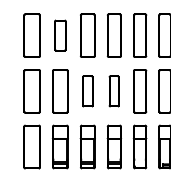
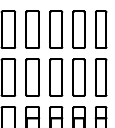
part: (60, 35) -> (32, 29), size x1.43
part: (87, 91) -> (55, 77), size x1.43
part: (113, 91) -> (78, 77), size x1.43

